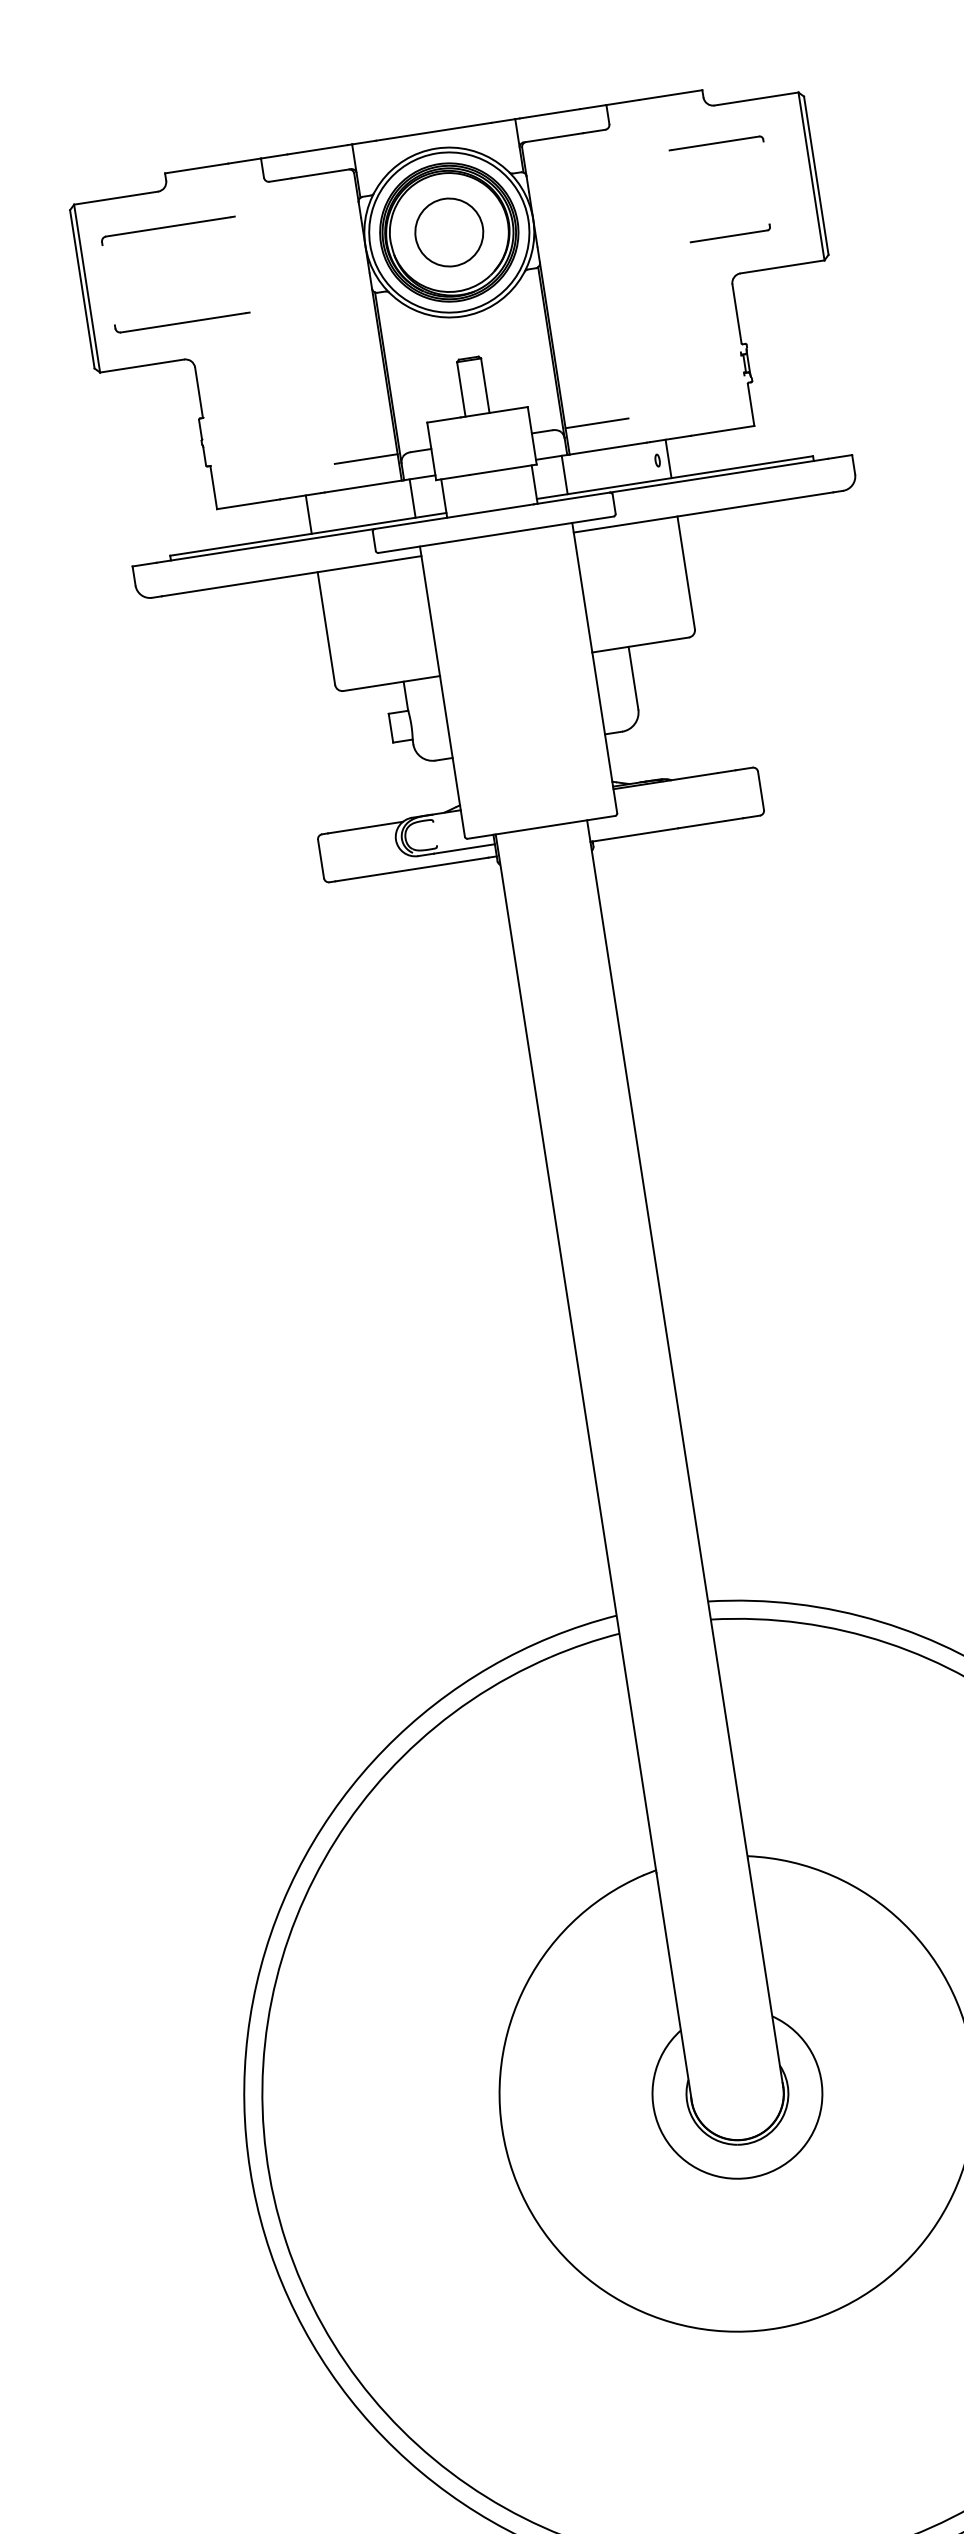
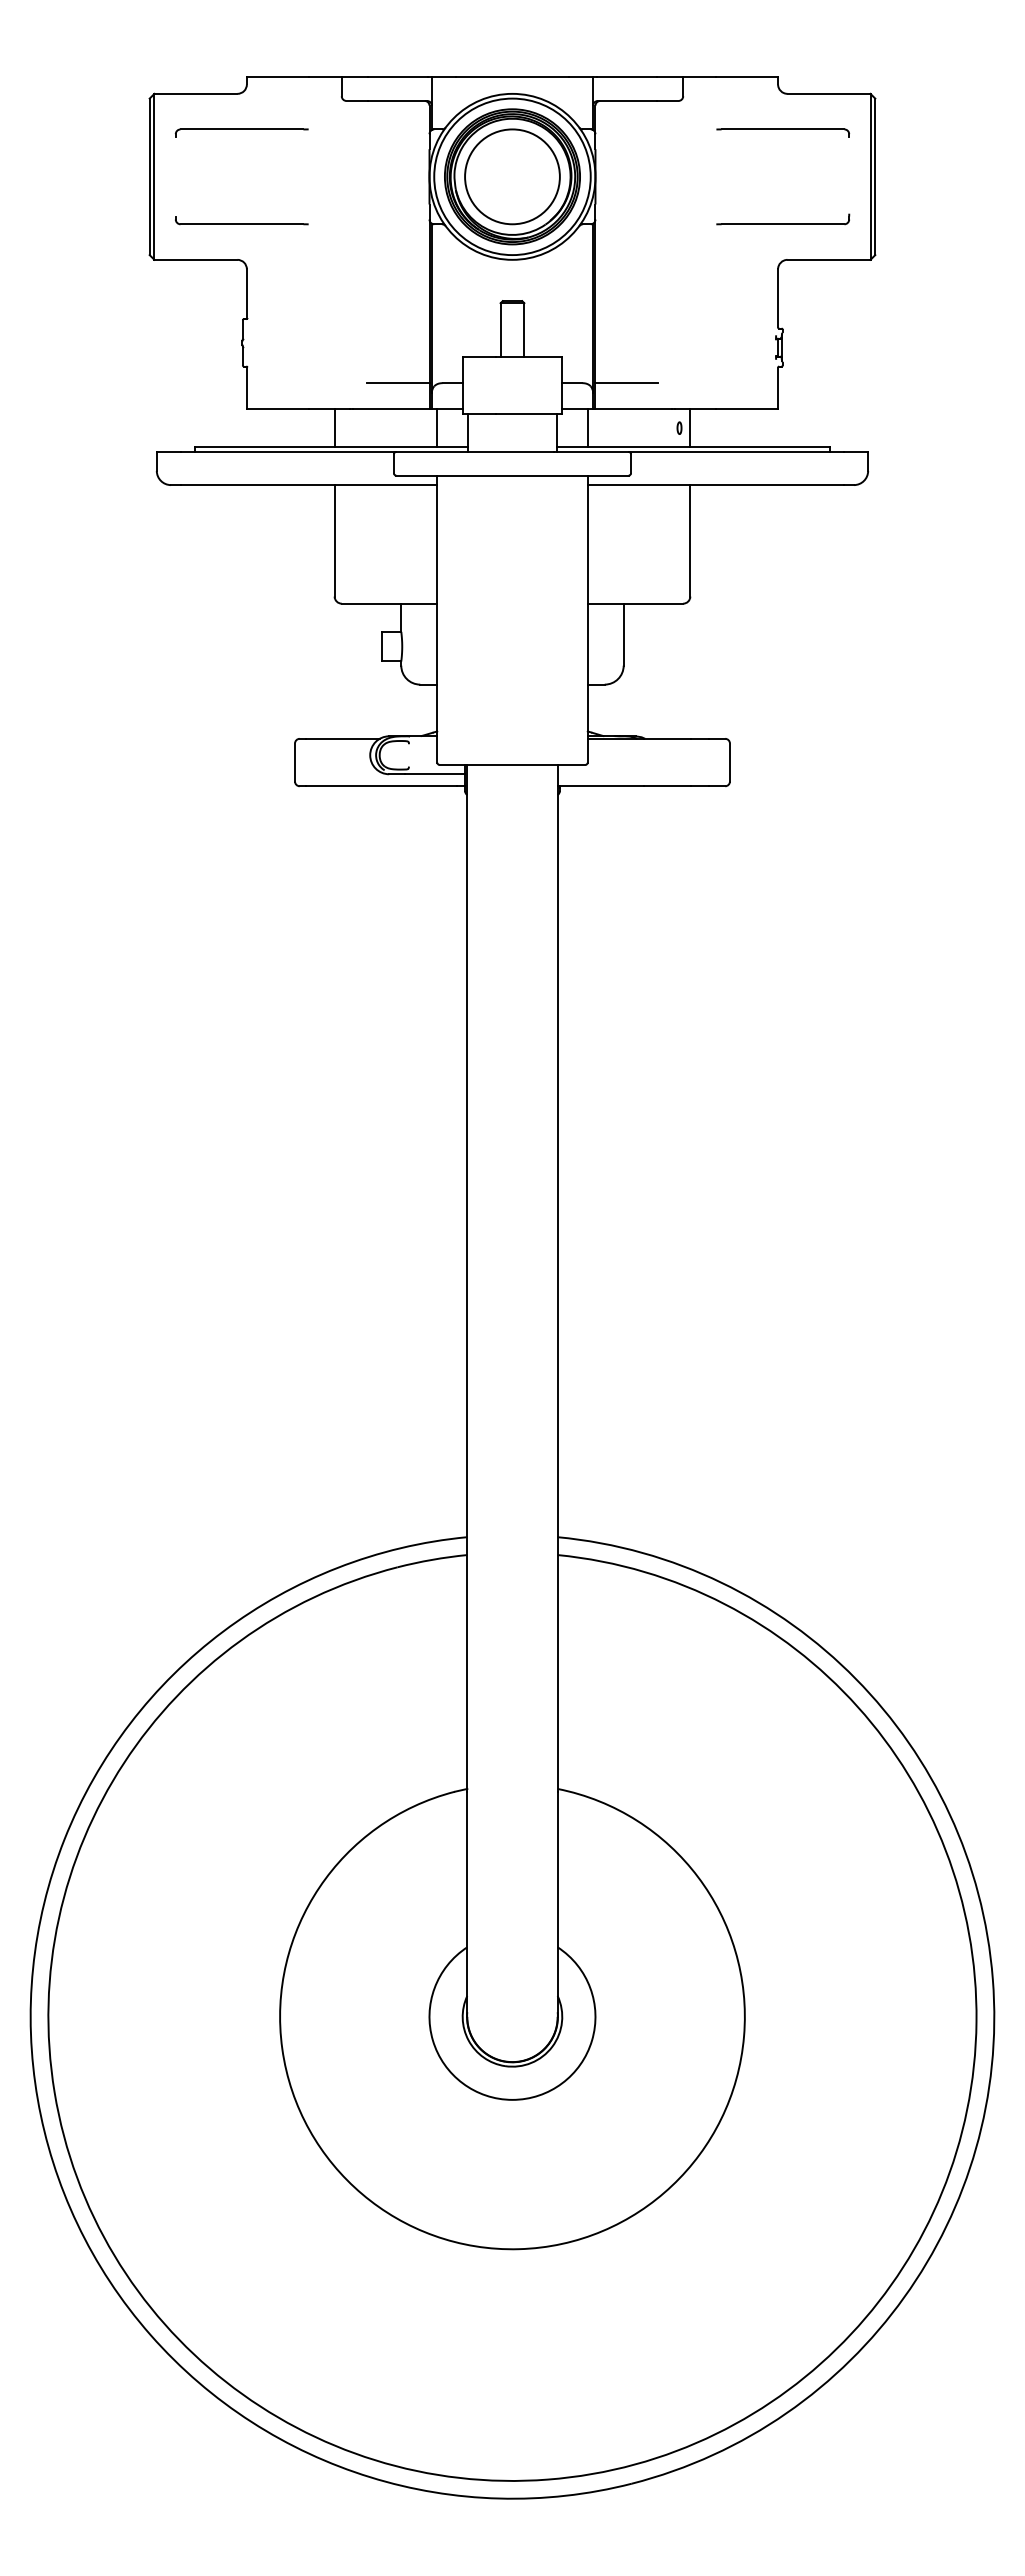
part: (716, 145) -> (783, 132), size x1.43
circle: (449, 232) -> (512, 176), size x1.43
part: (730, 233) -> (783, 219), size x1.67

